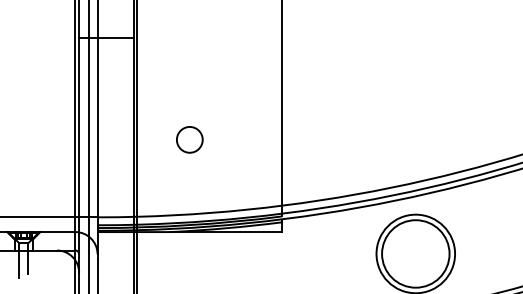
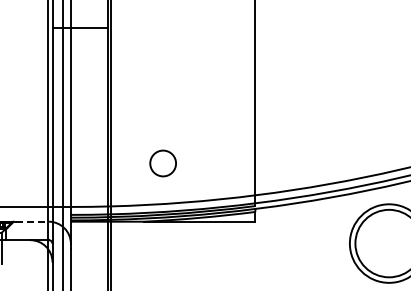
circle: (189, 139) -> (162, 163), moved
line: (58, 232) -> (31, 222), solid -> dashed

